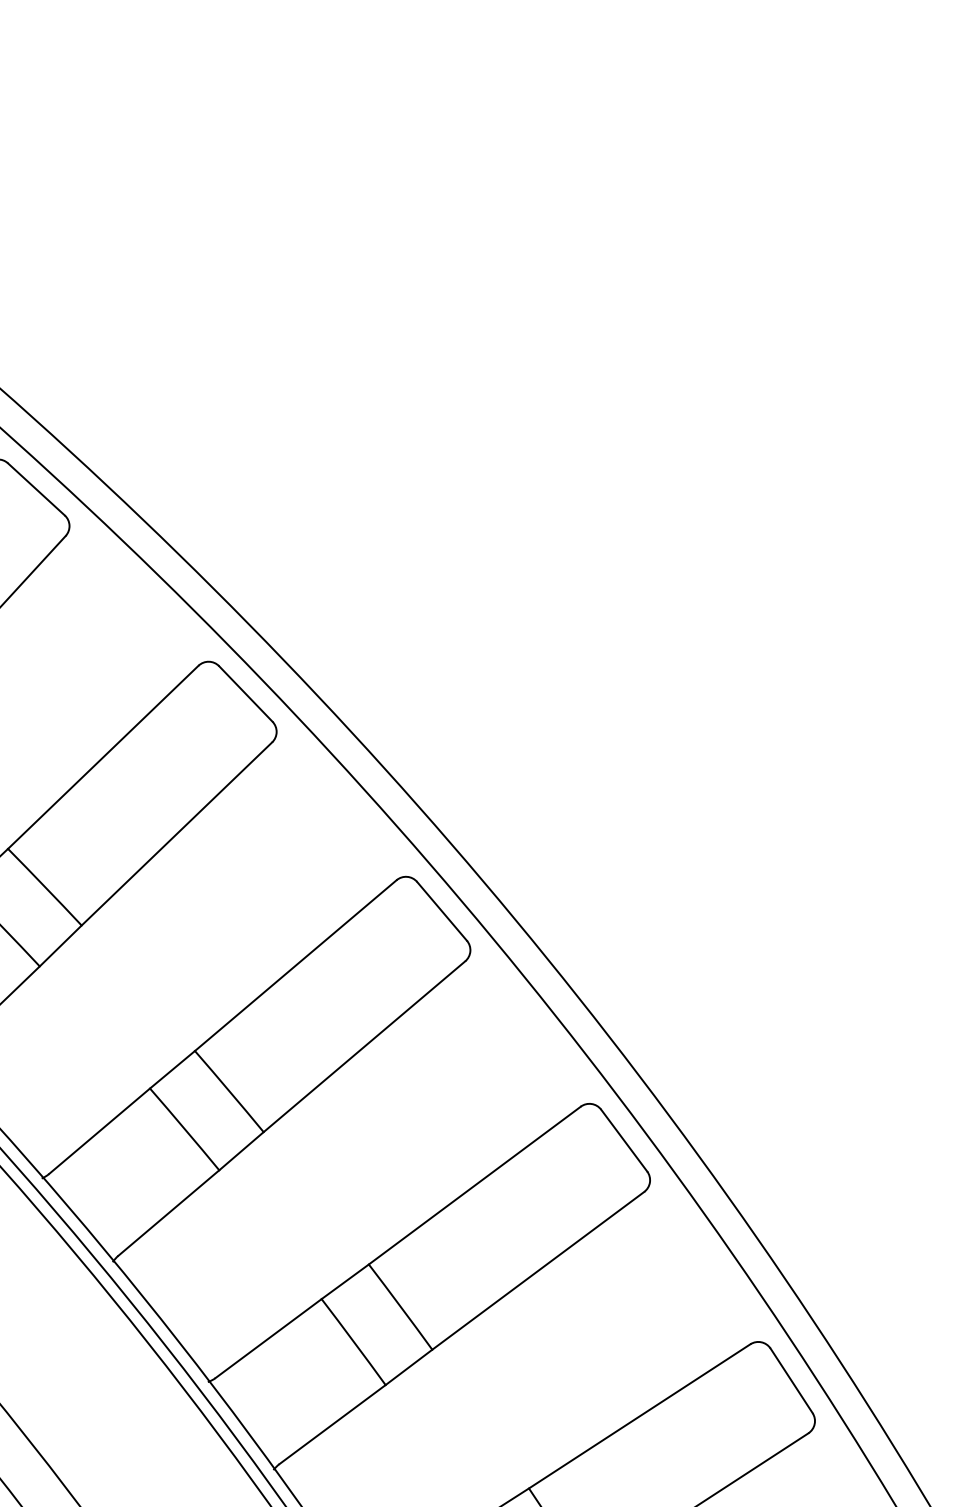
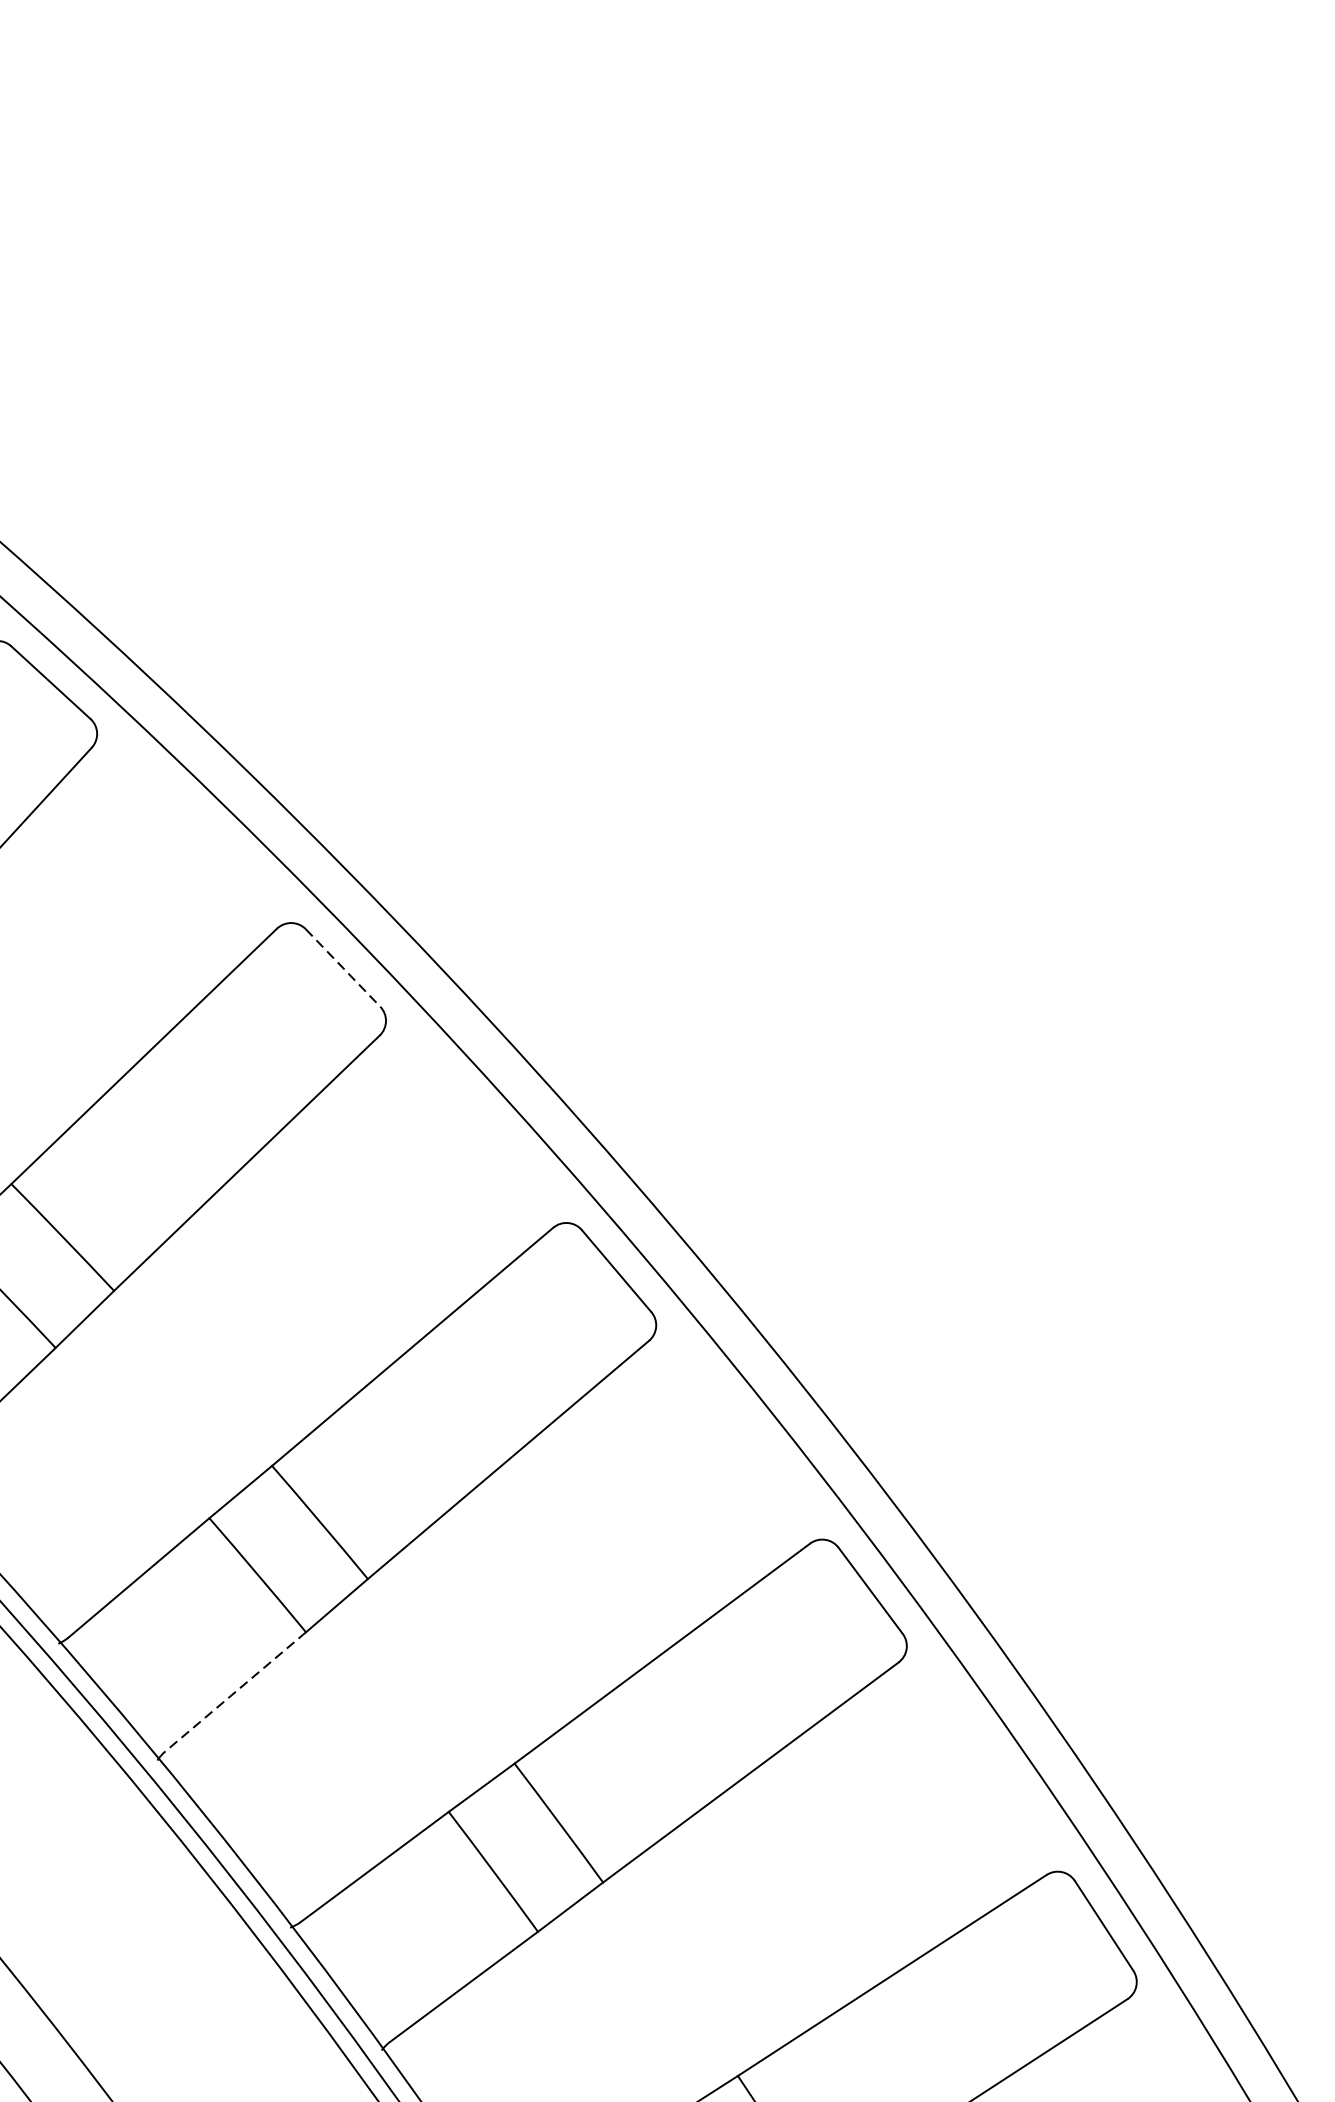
line: (245, 693) -> (342, 967), solid -> dashed
line: (168, 1213) -> (235, 1692), solid -> dashed

